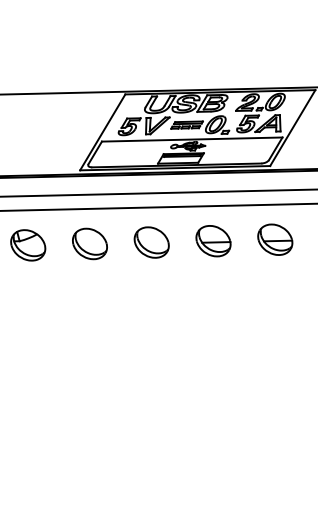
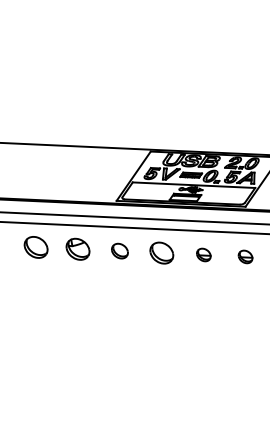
part: (275, 239) -> (245, 256), size x0.6
part: (213, 240) -> (203, 254), size x0.6
part: (89, 242) -> (119, 250), size x0.7

